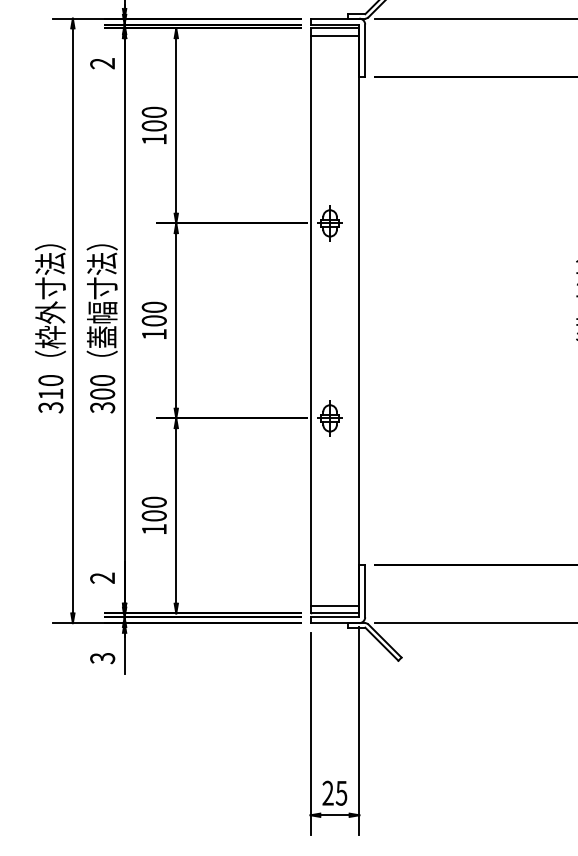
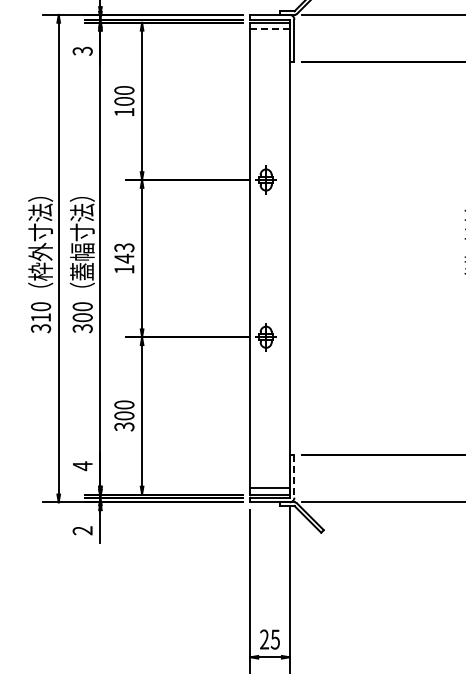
line: (335, 36) -> (270, 29), solid -> dashed
text: (102, 62) -> (82, 50), 2 -> 3
text: (154, 314) -> (124, 253), 100 -> 143
text: (154, 529) -> (124, 426), 100 -> 300
text: (102, 578) -> (82, 466), 2 -> 4
line: (365, 591) -> (294, 476), solid -> dashed
text: (102, 658) -> (82, 530), 3 -> 2

